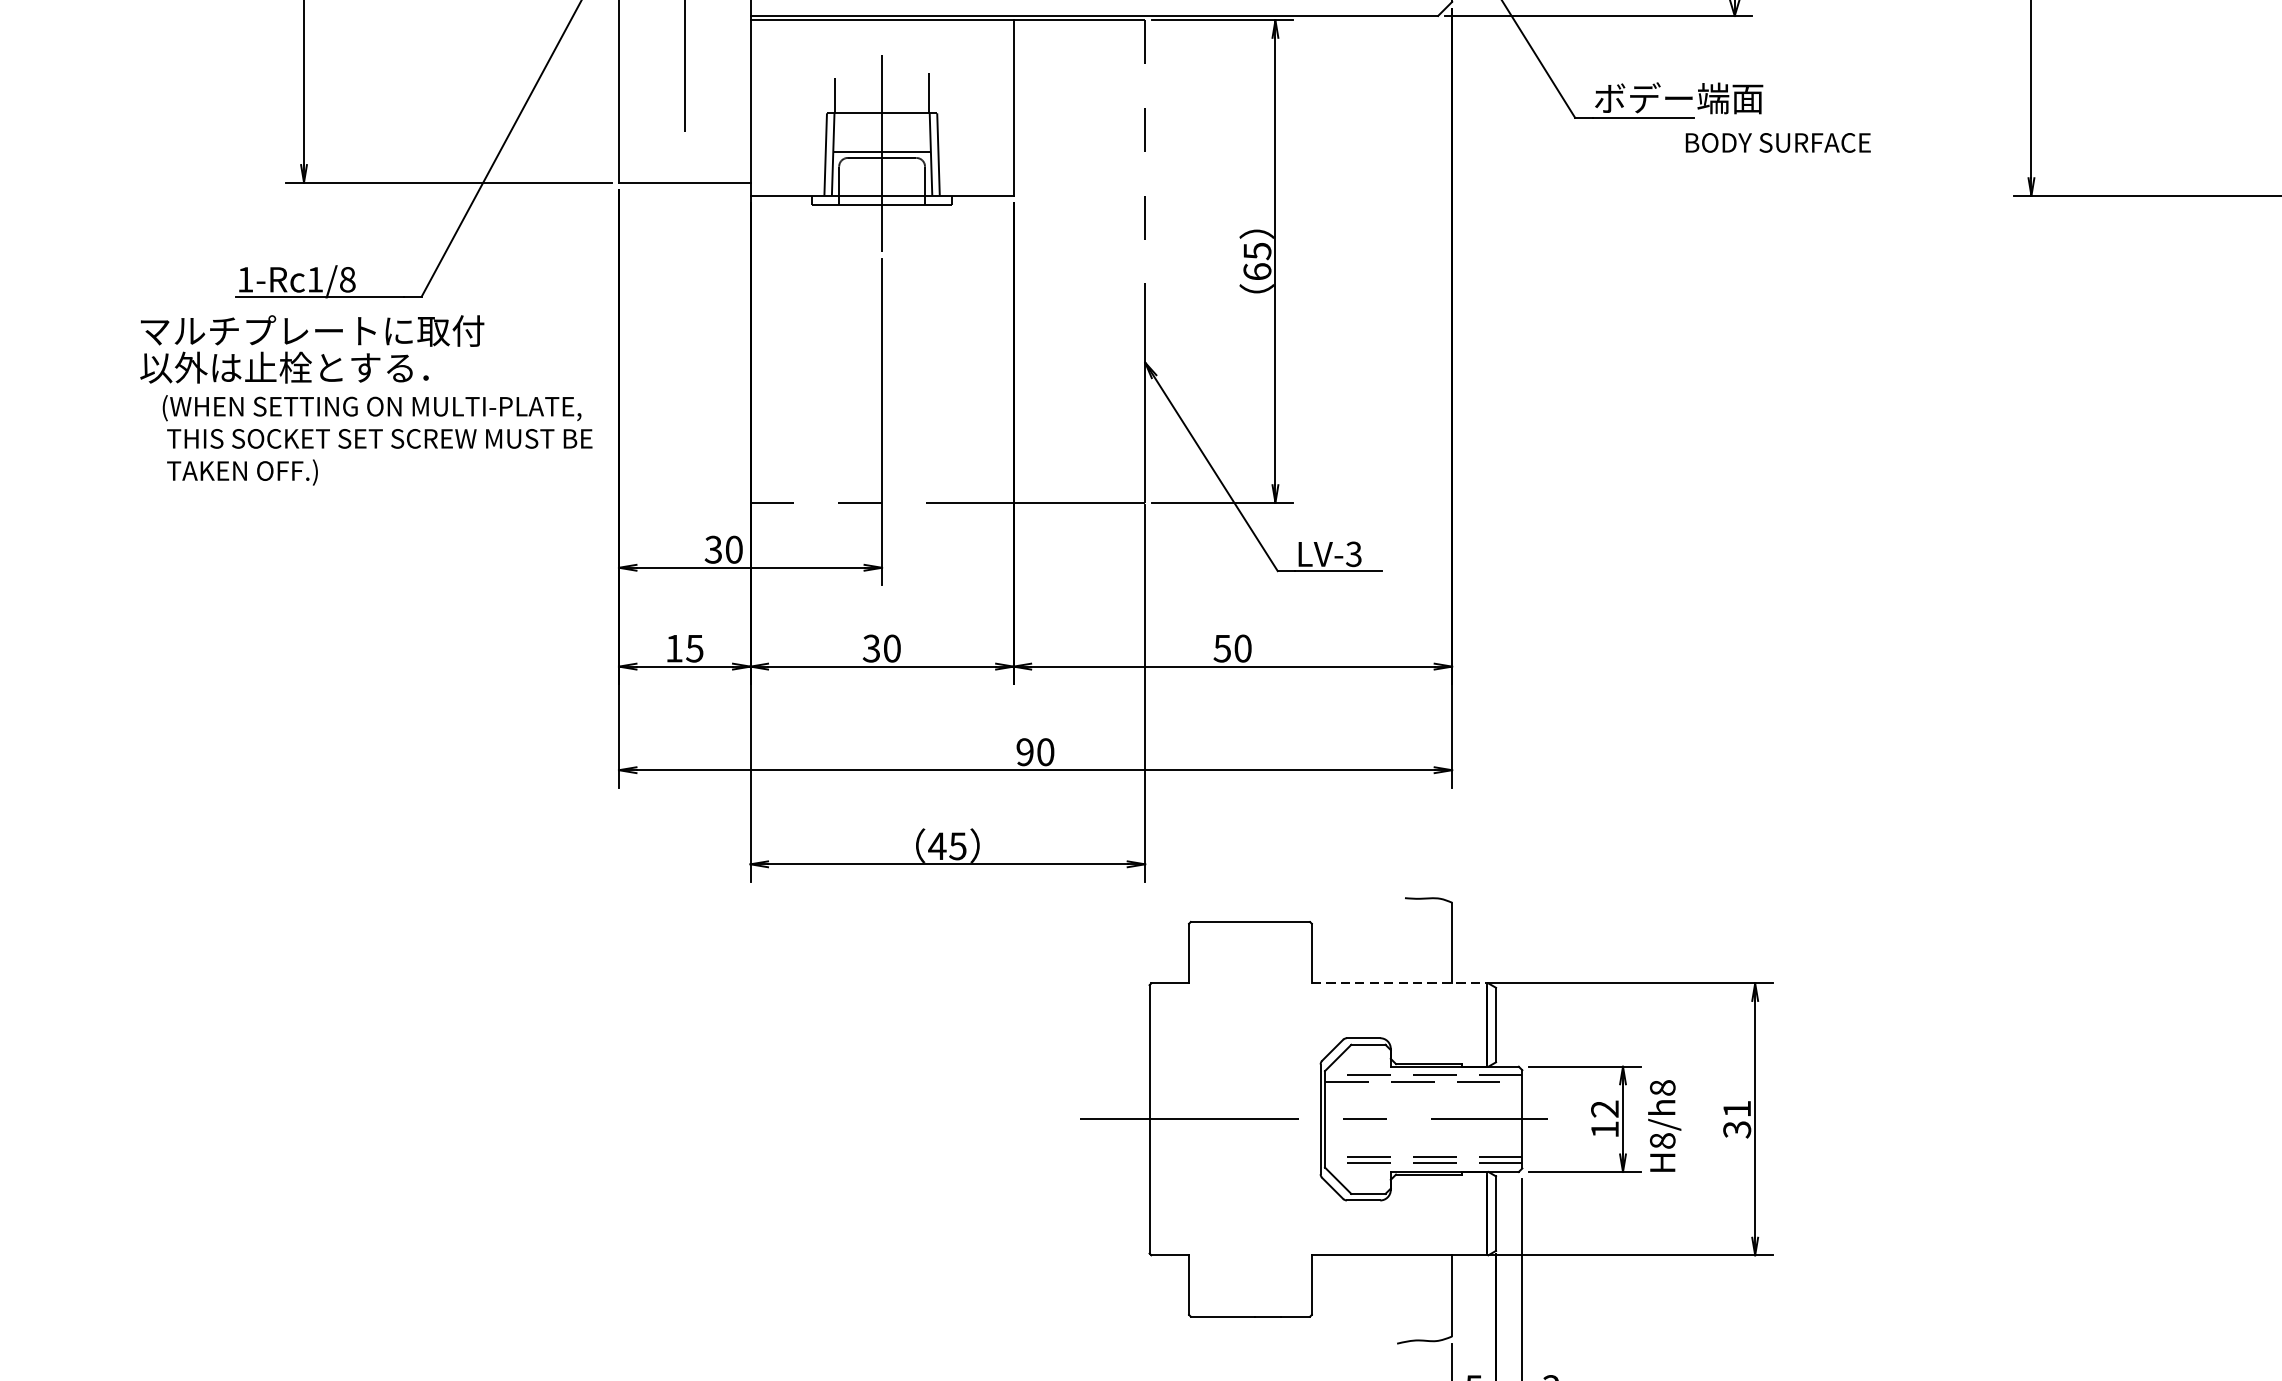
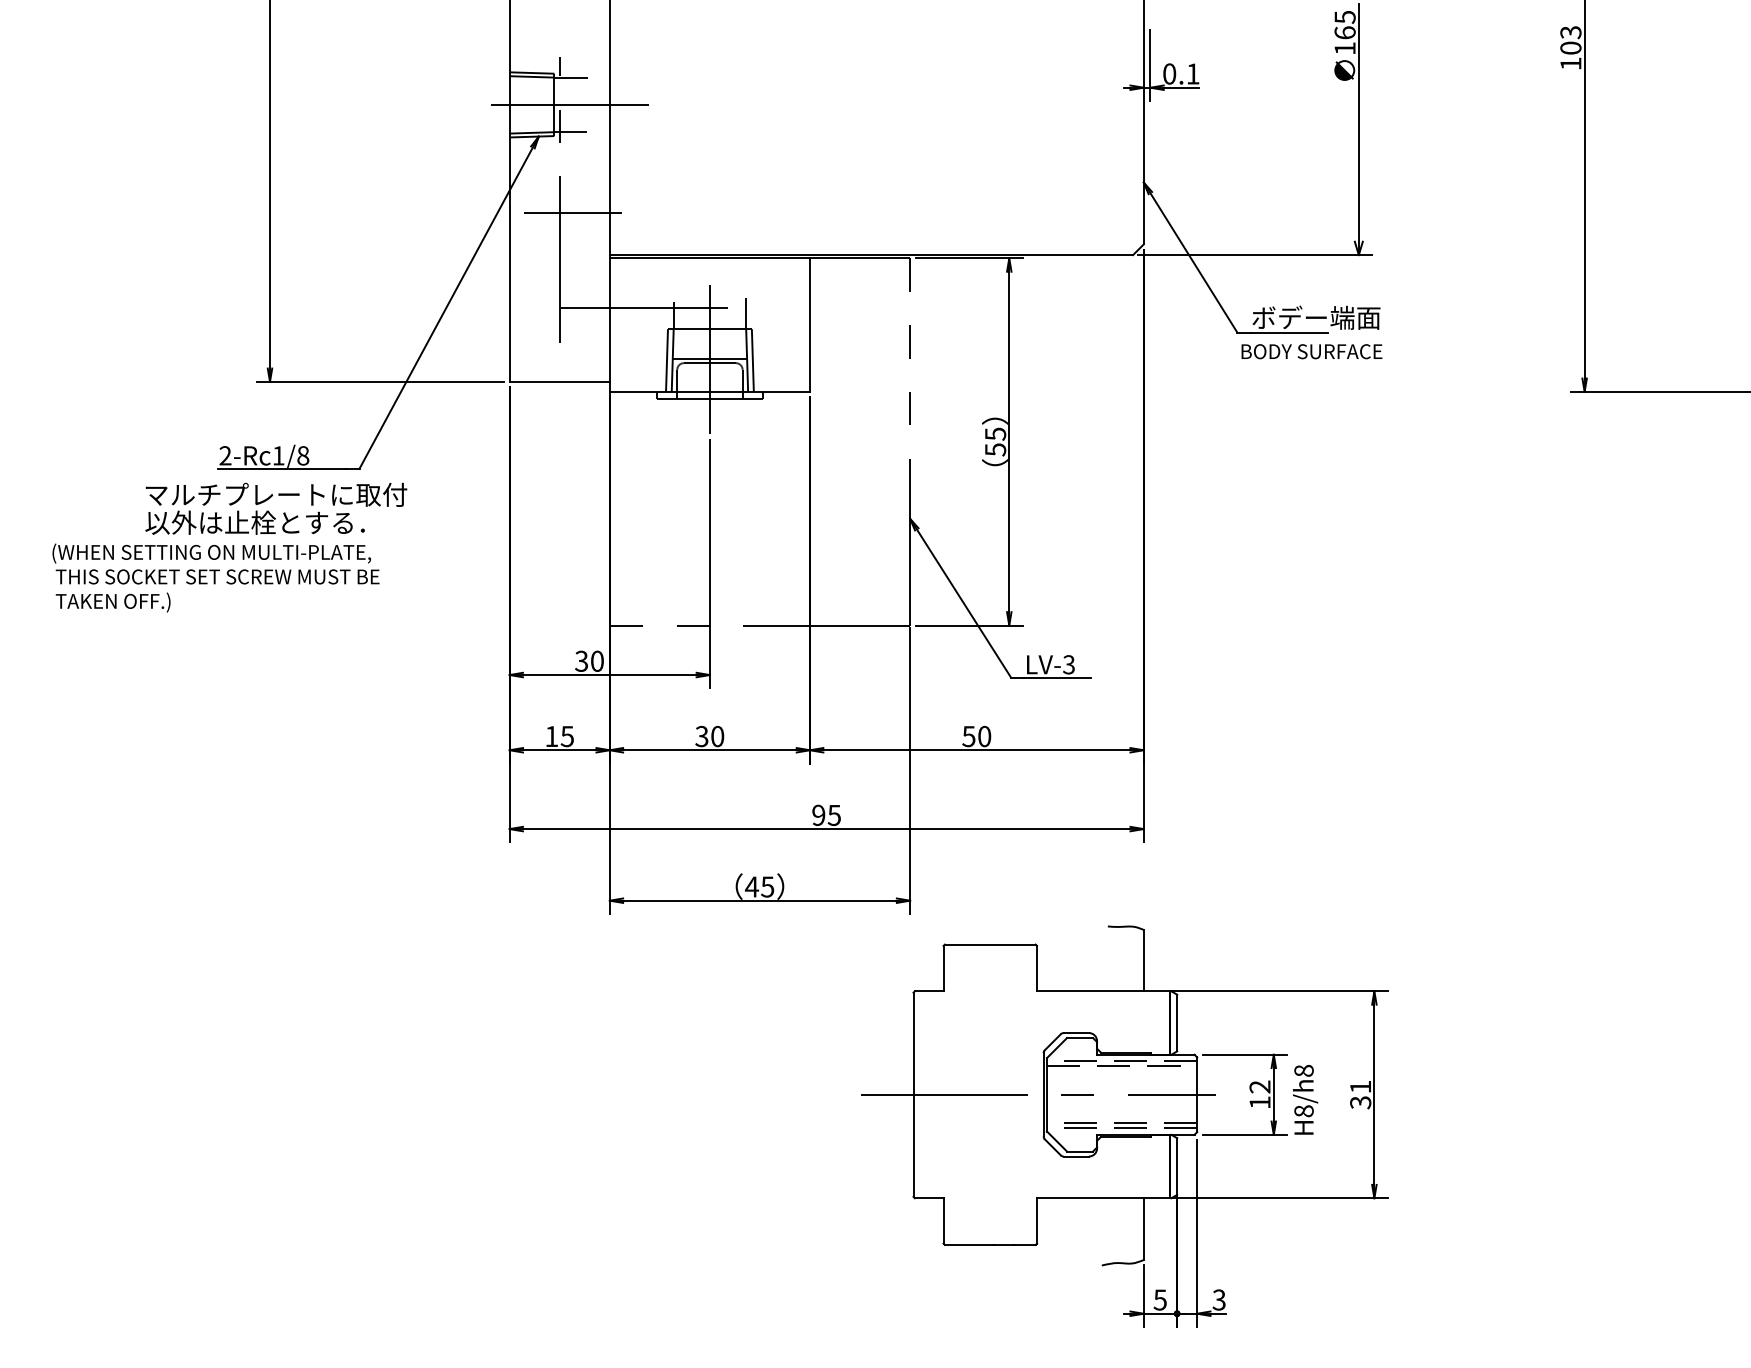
line: (786, 86) -> (637, 308), added
text: (1777, 142) -> (1311, 351), moved
text: (1257, 271) -> (995, 449), 65 -> 55
text: (245, 279) -> (225, 455), 1-Rc1/8 -> 2-Rc1/8
text: (376, 439) -> (215, 577), moved
text: (1044, 751) -> (833, 814), 90 -> 95
line: (1400, 983) -> (1104, 991), dashed -> solid

